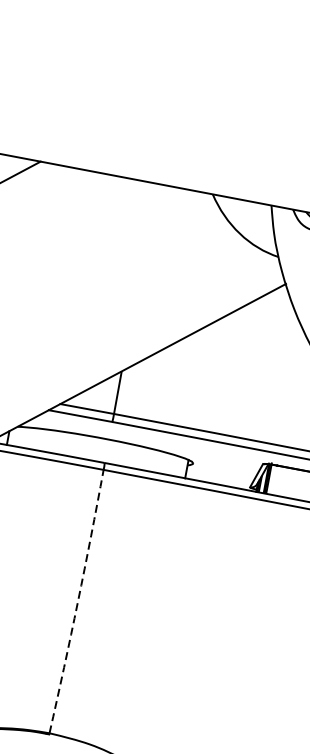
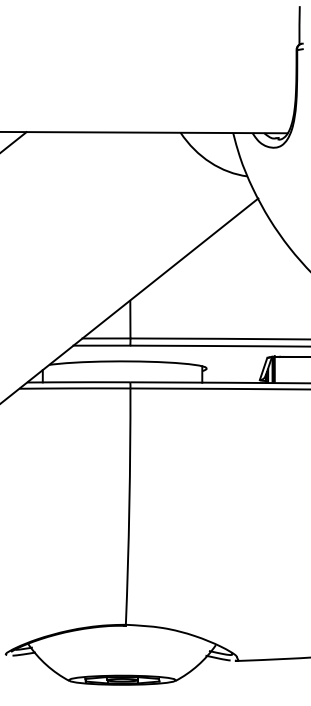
arc: (78, 601) -> (129, 506), dashed -> solid

